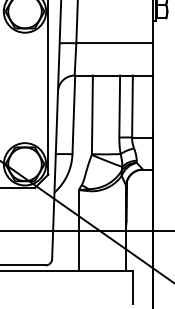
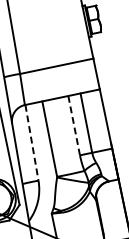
line: (119, 106) -> (73, 125), solid -> dashed
line: (73, 115) -> (31, 143), solid -> dashed

